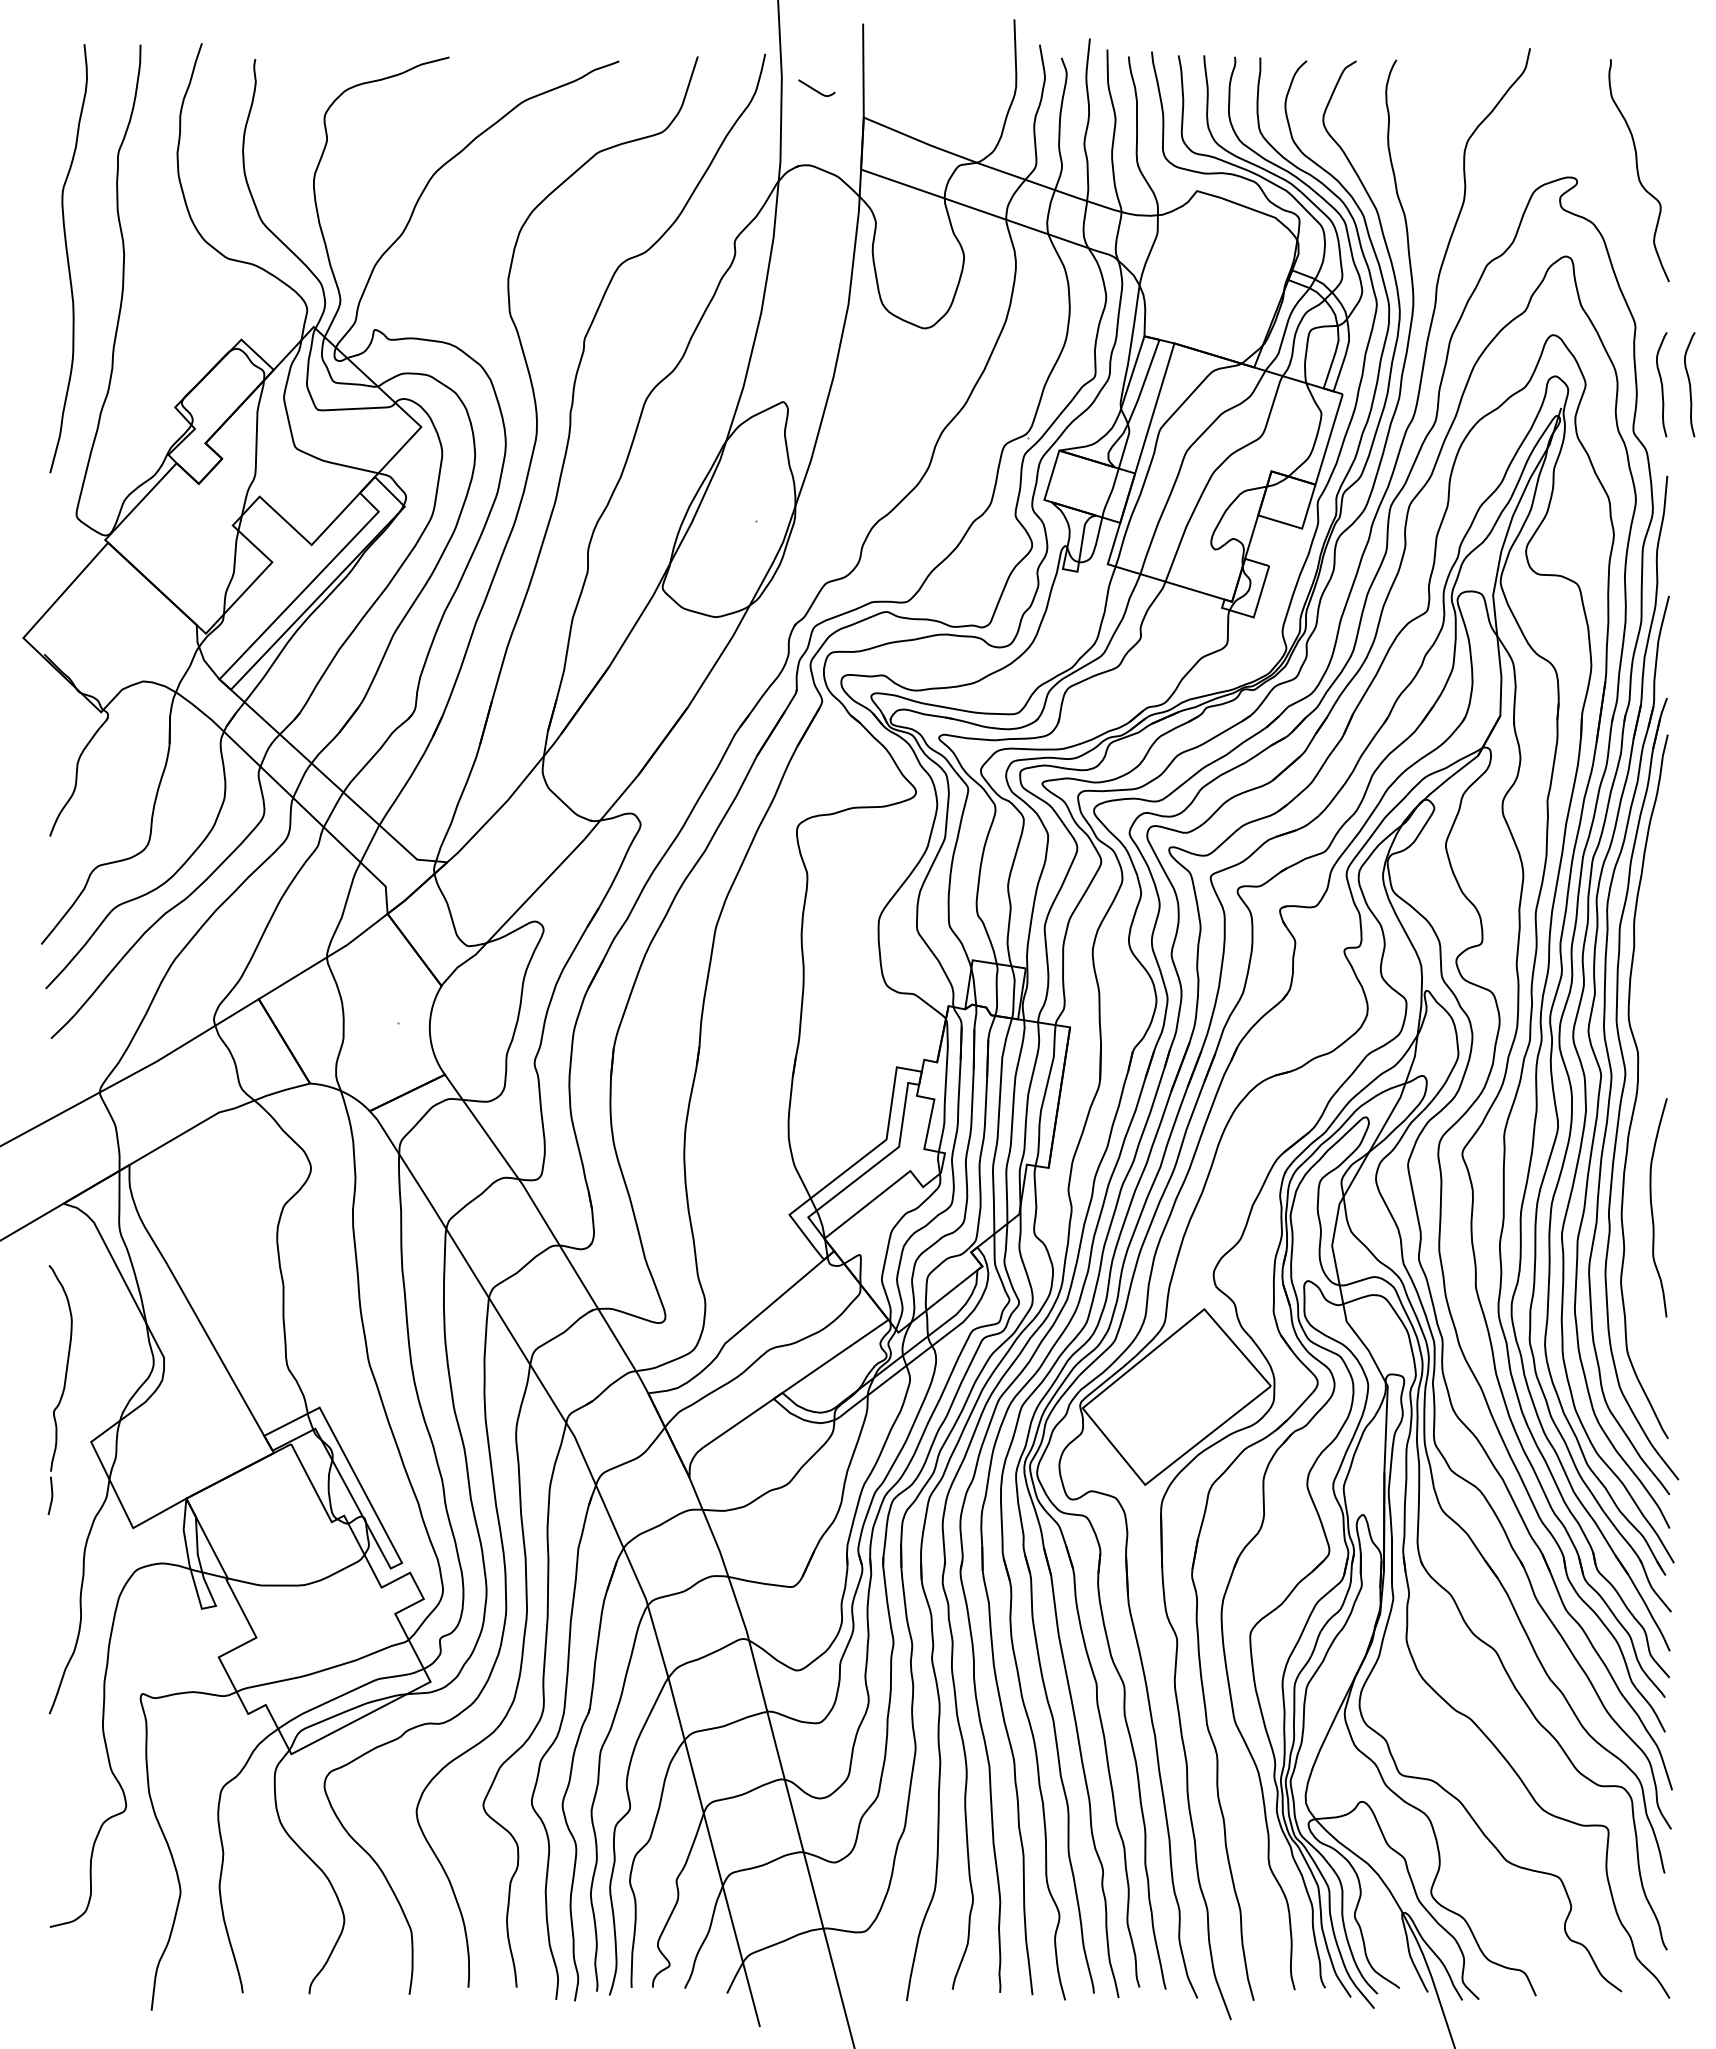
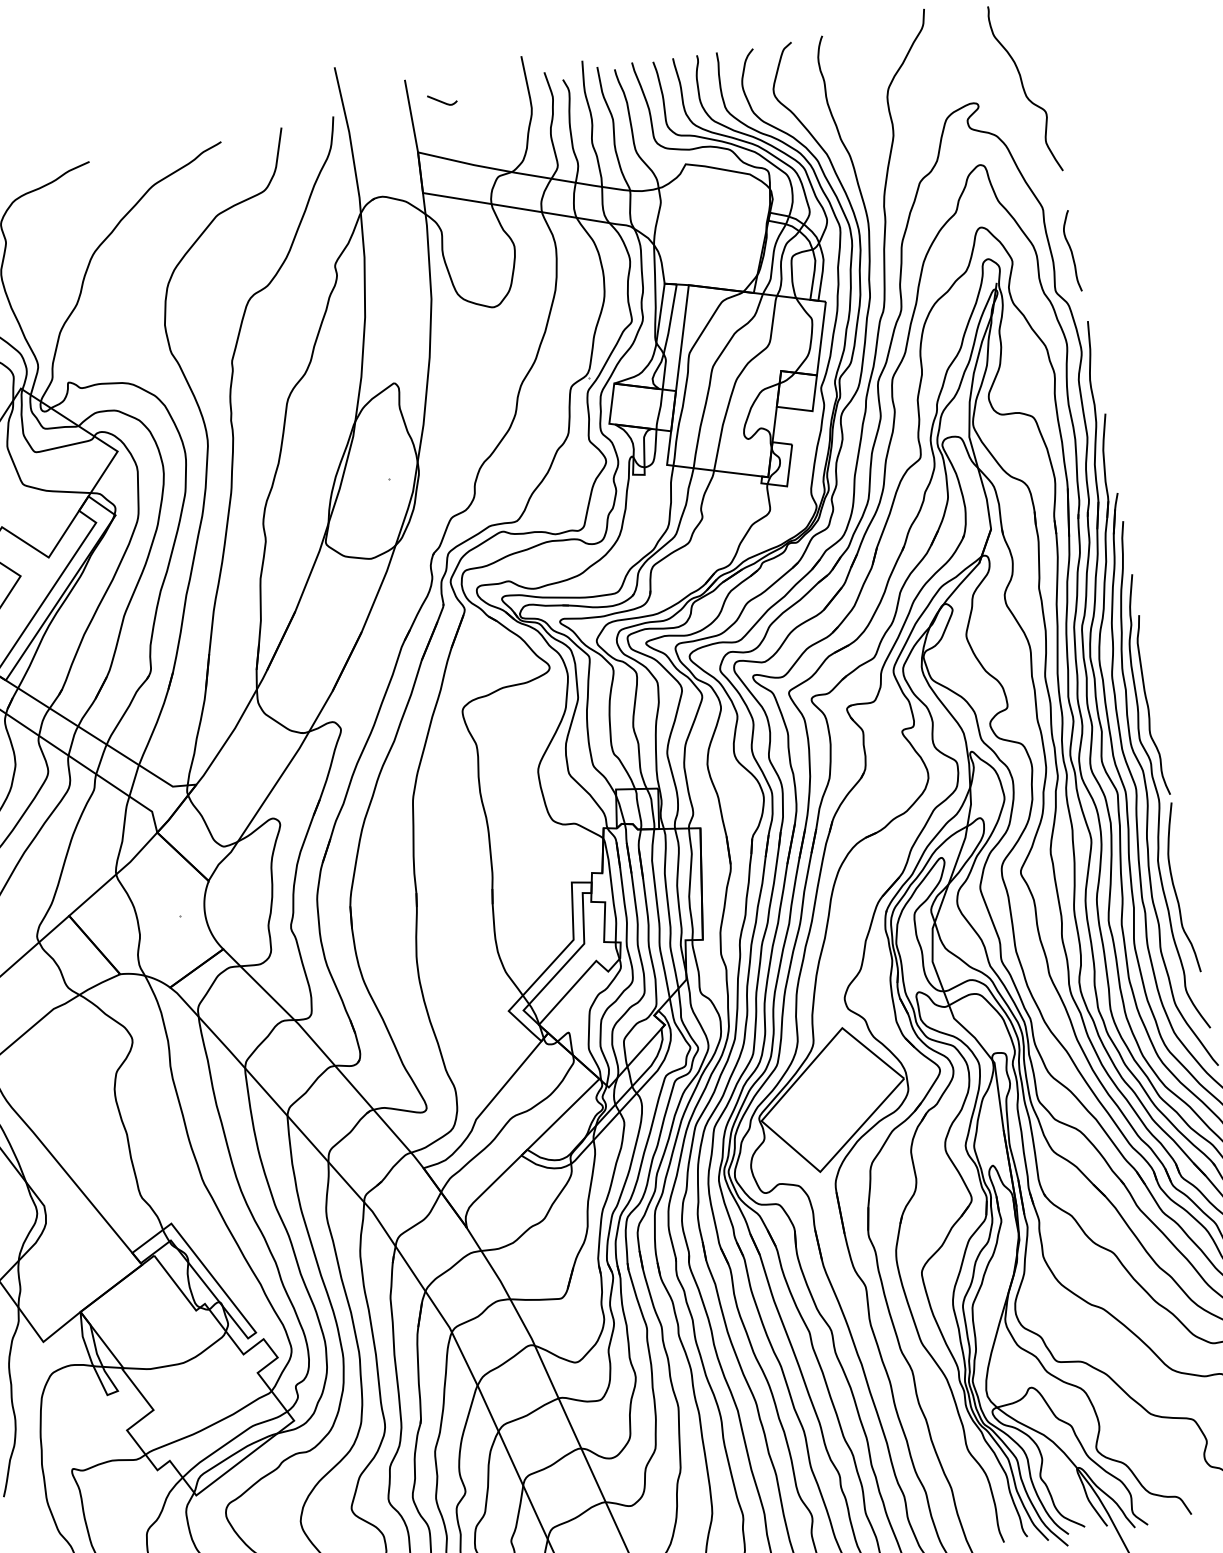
curve: (814, 88) -> (440, 100), moved
curve: (1689, 384) -> (1092, 247), removed
part: (1651, 1096) -> (1159, 803), added

